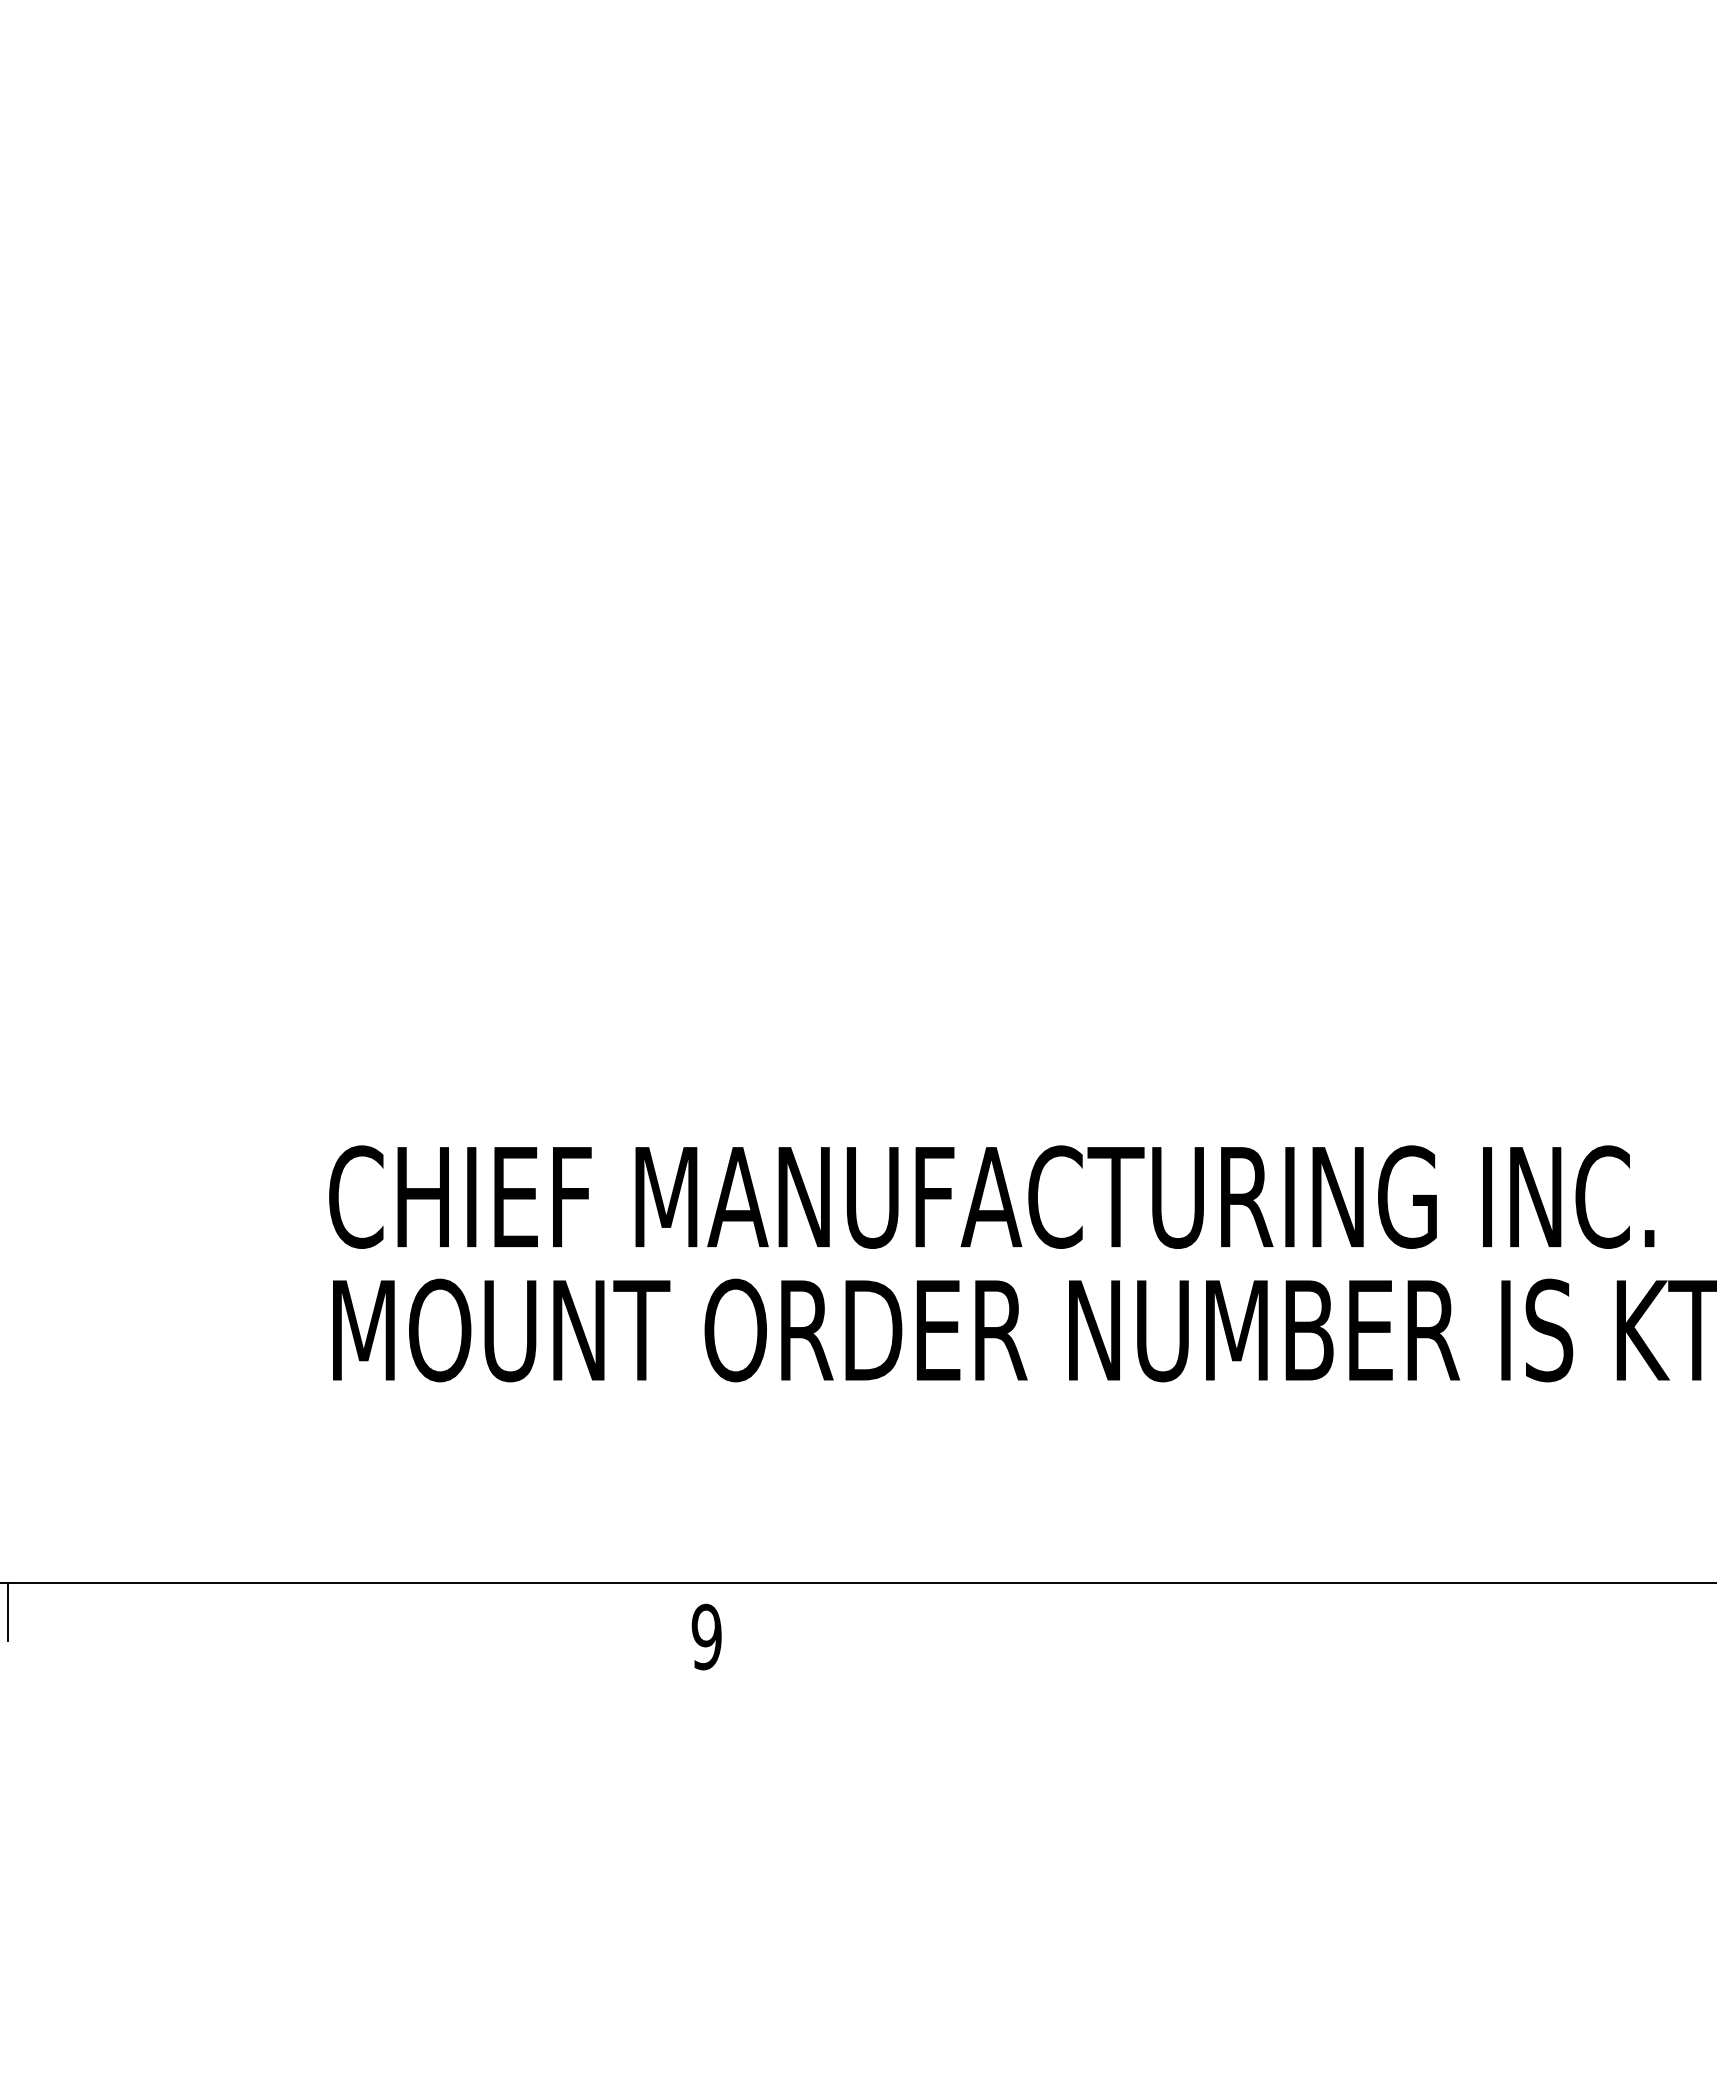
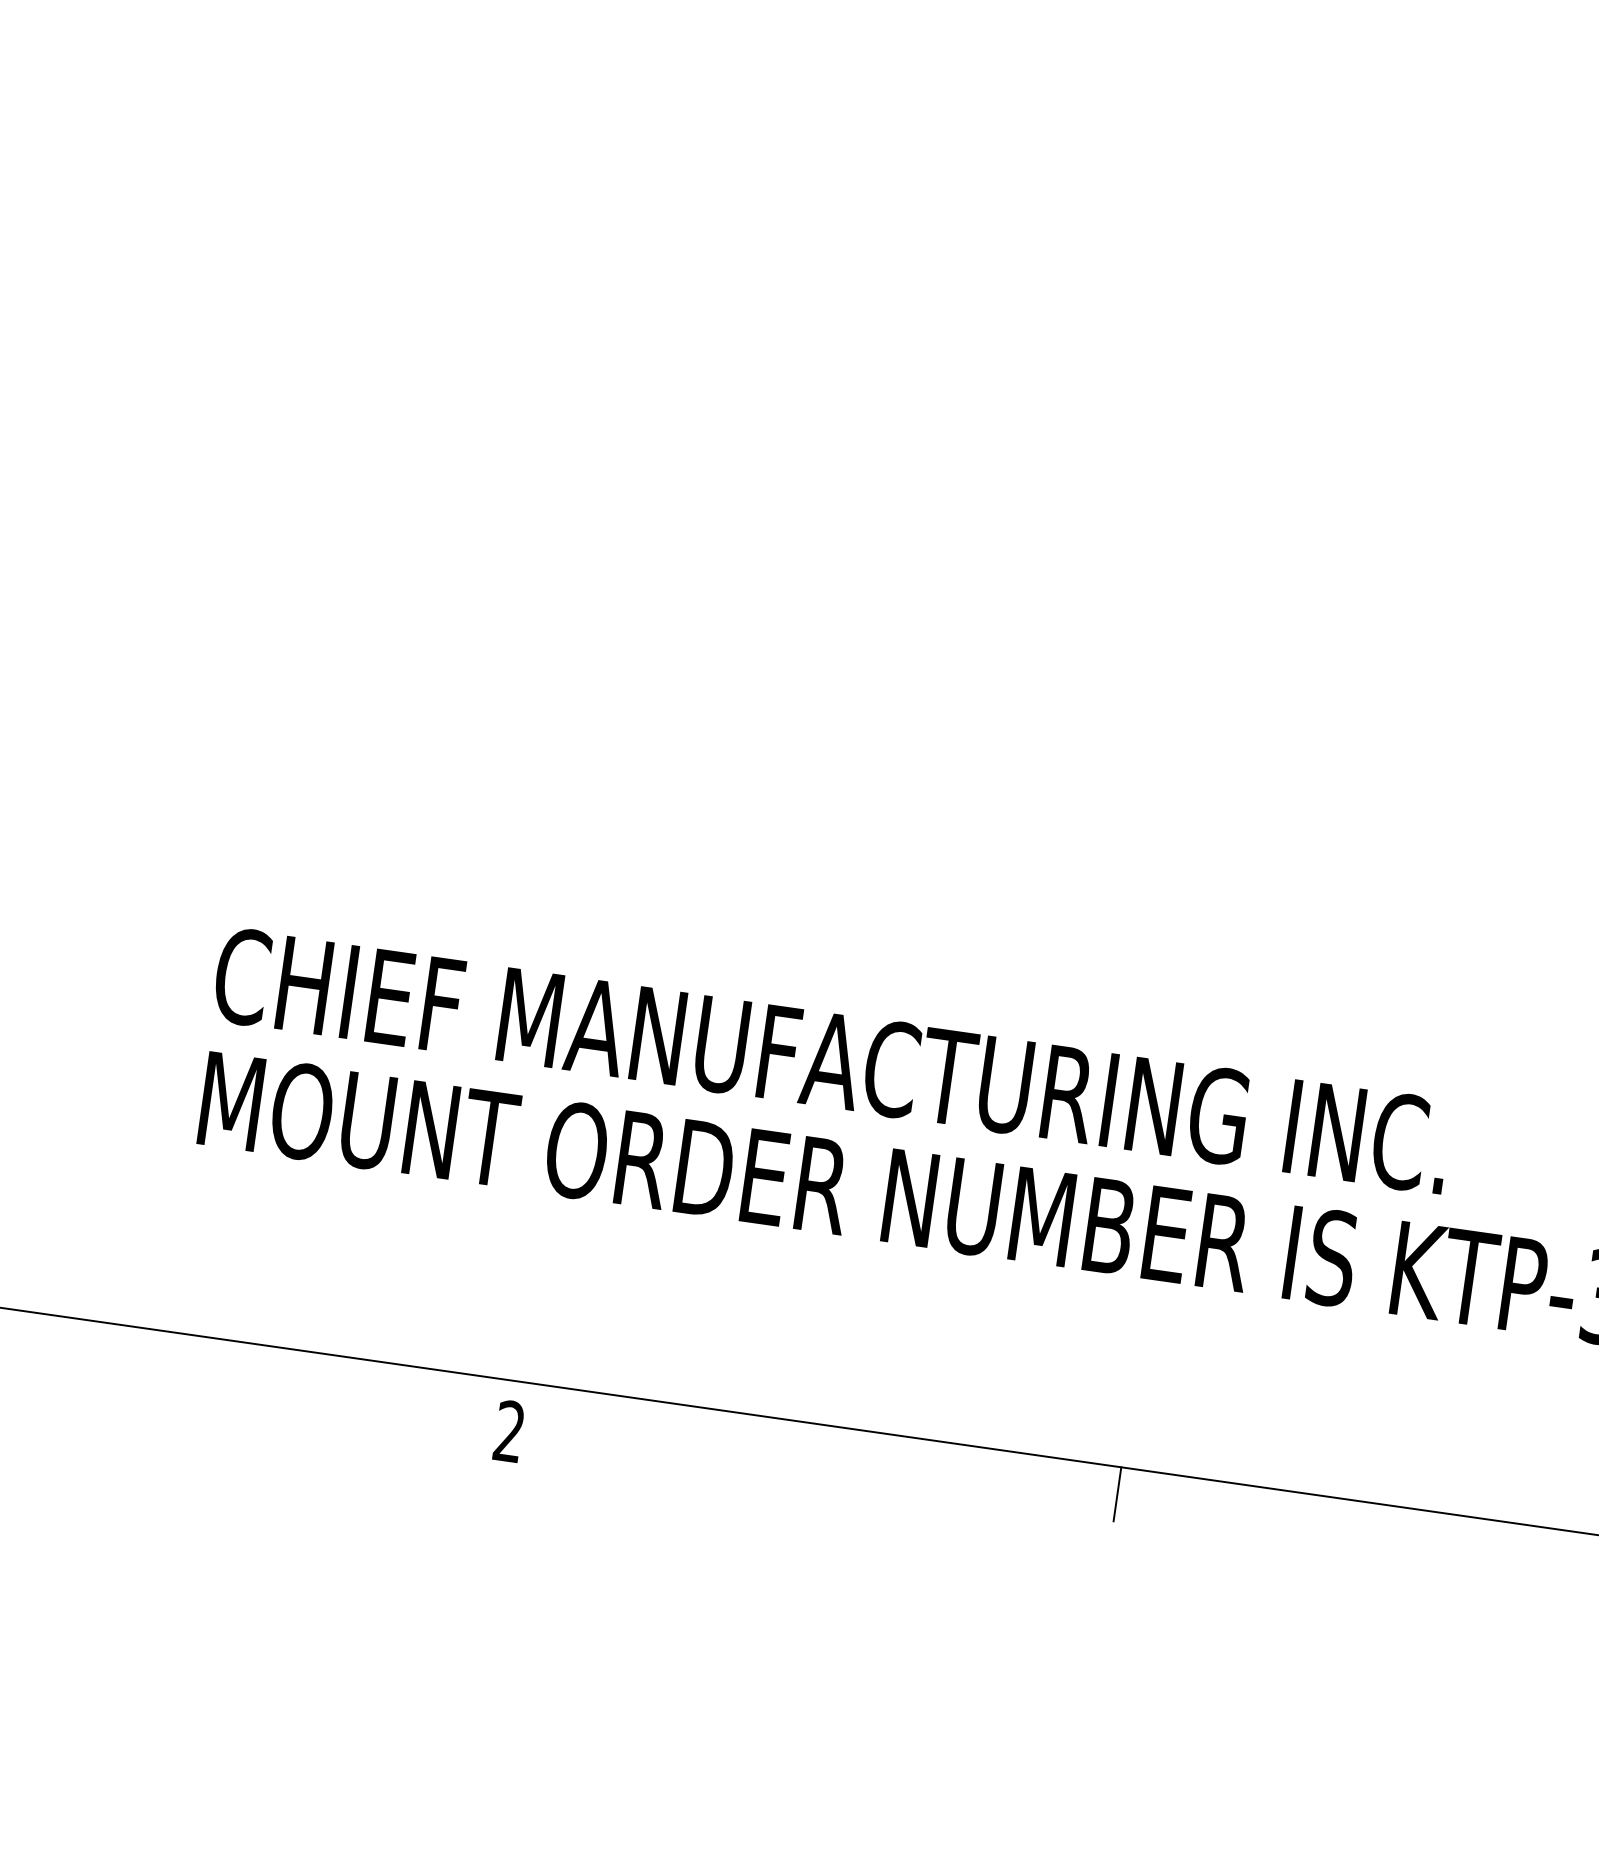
line: (1357, 1611) -> (1117, 1493), added
text: (706, 1636) -> (509, 1431), 9 -> 2

